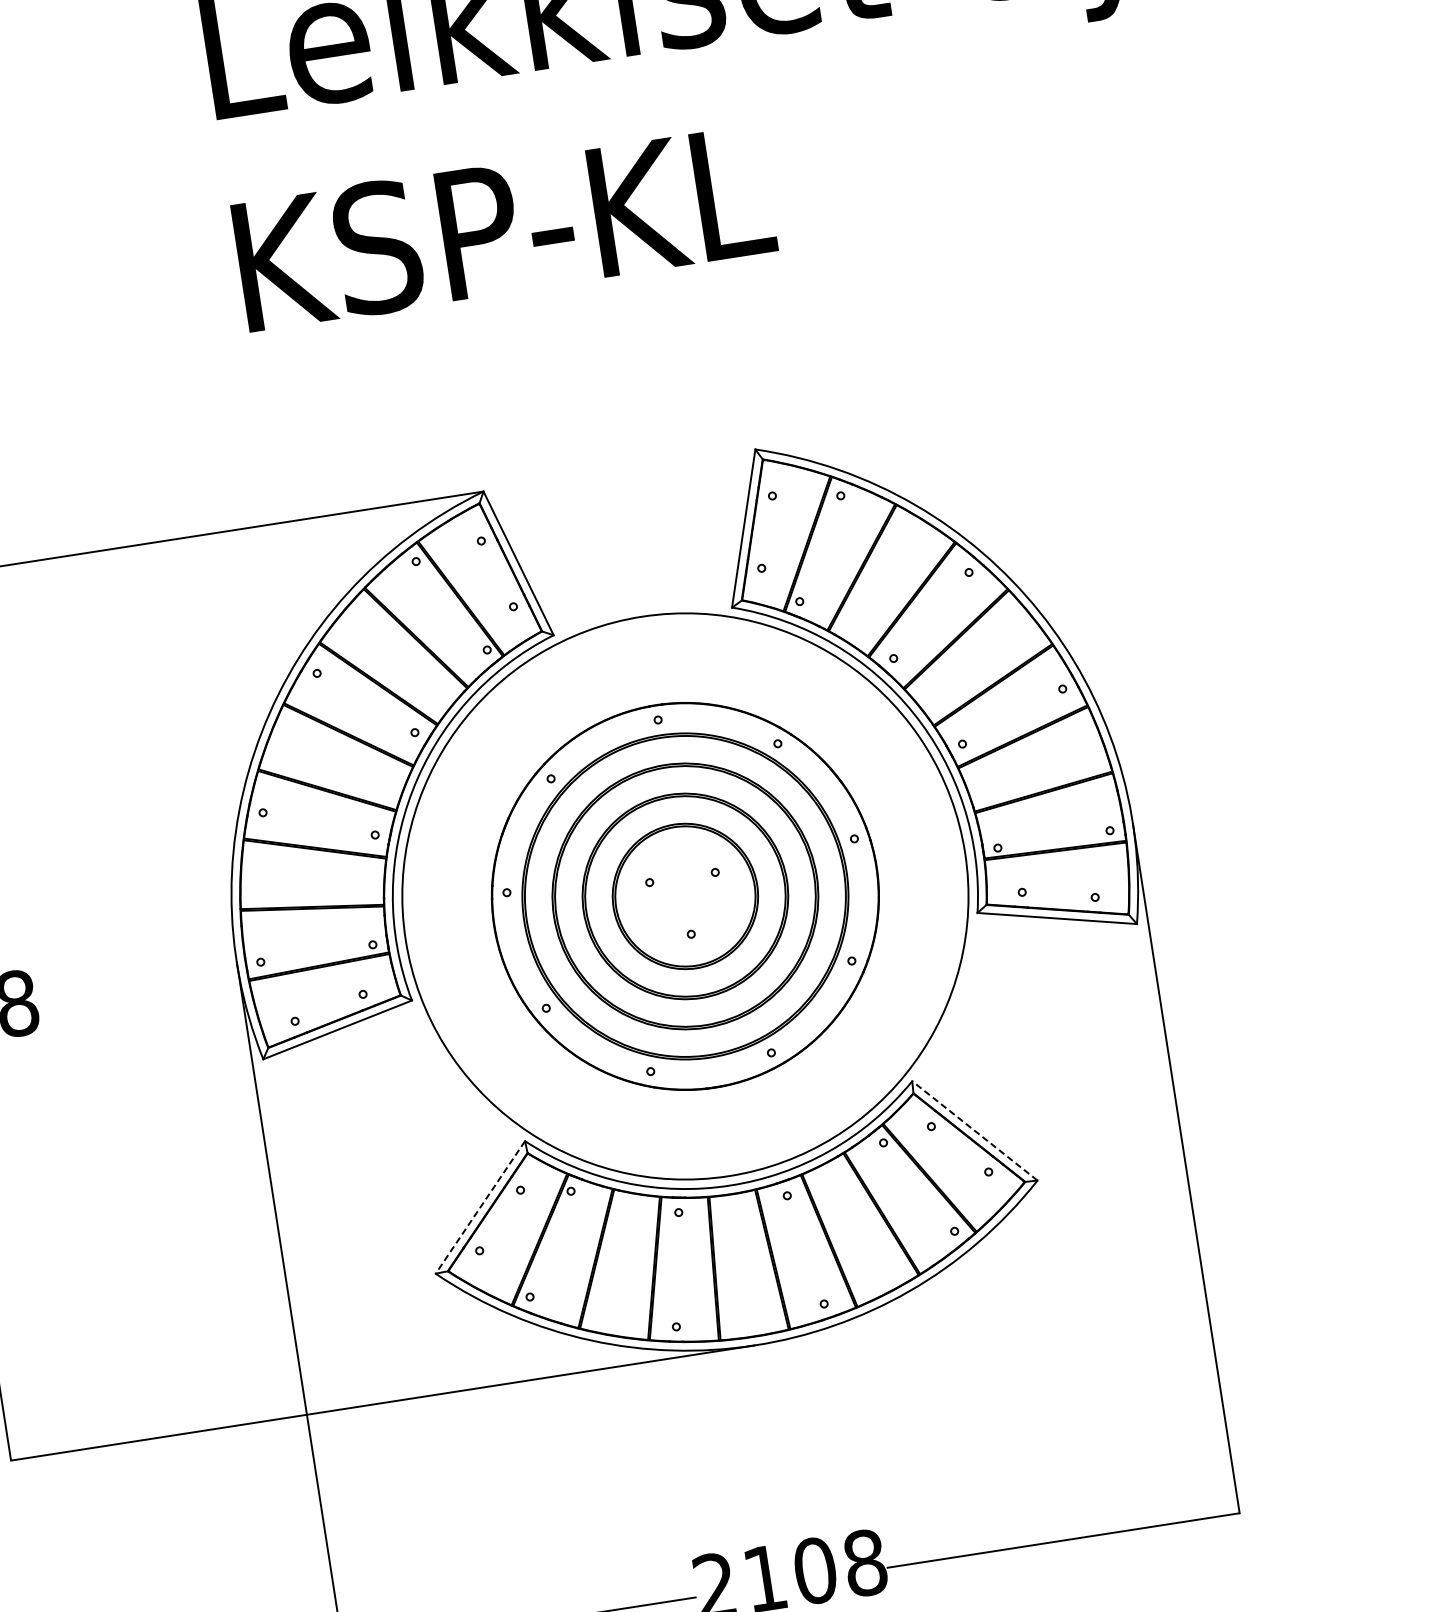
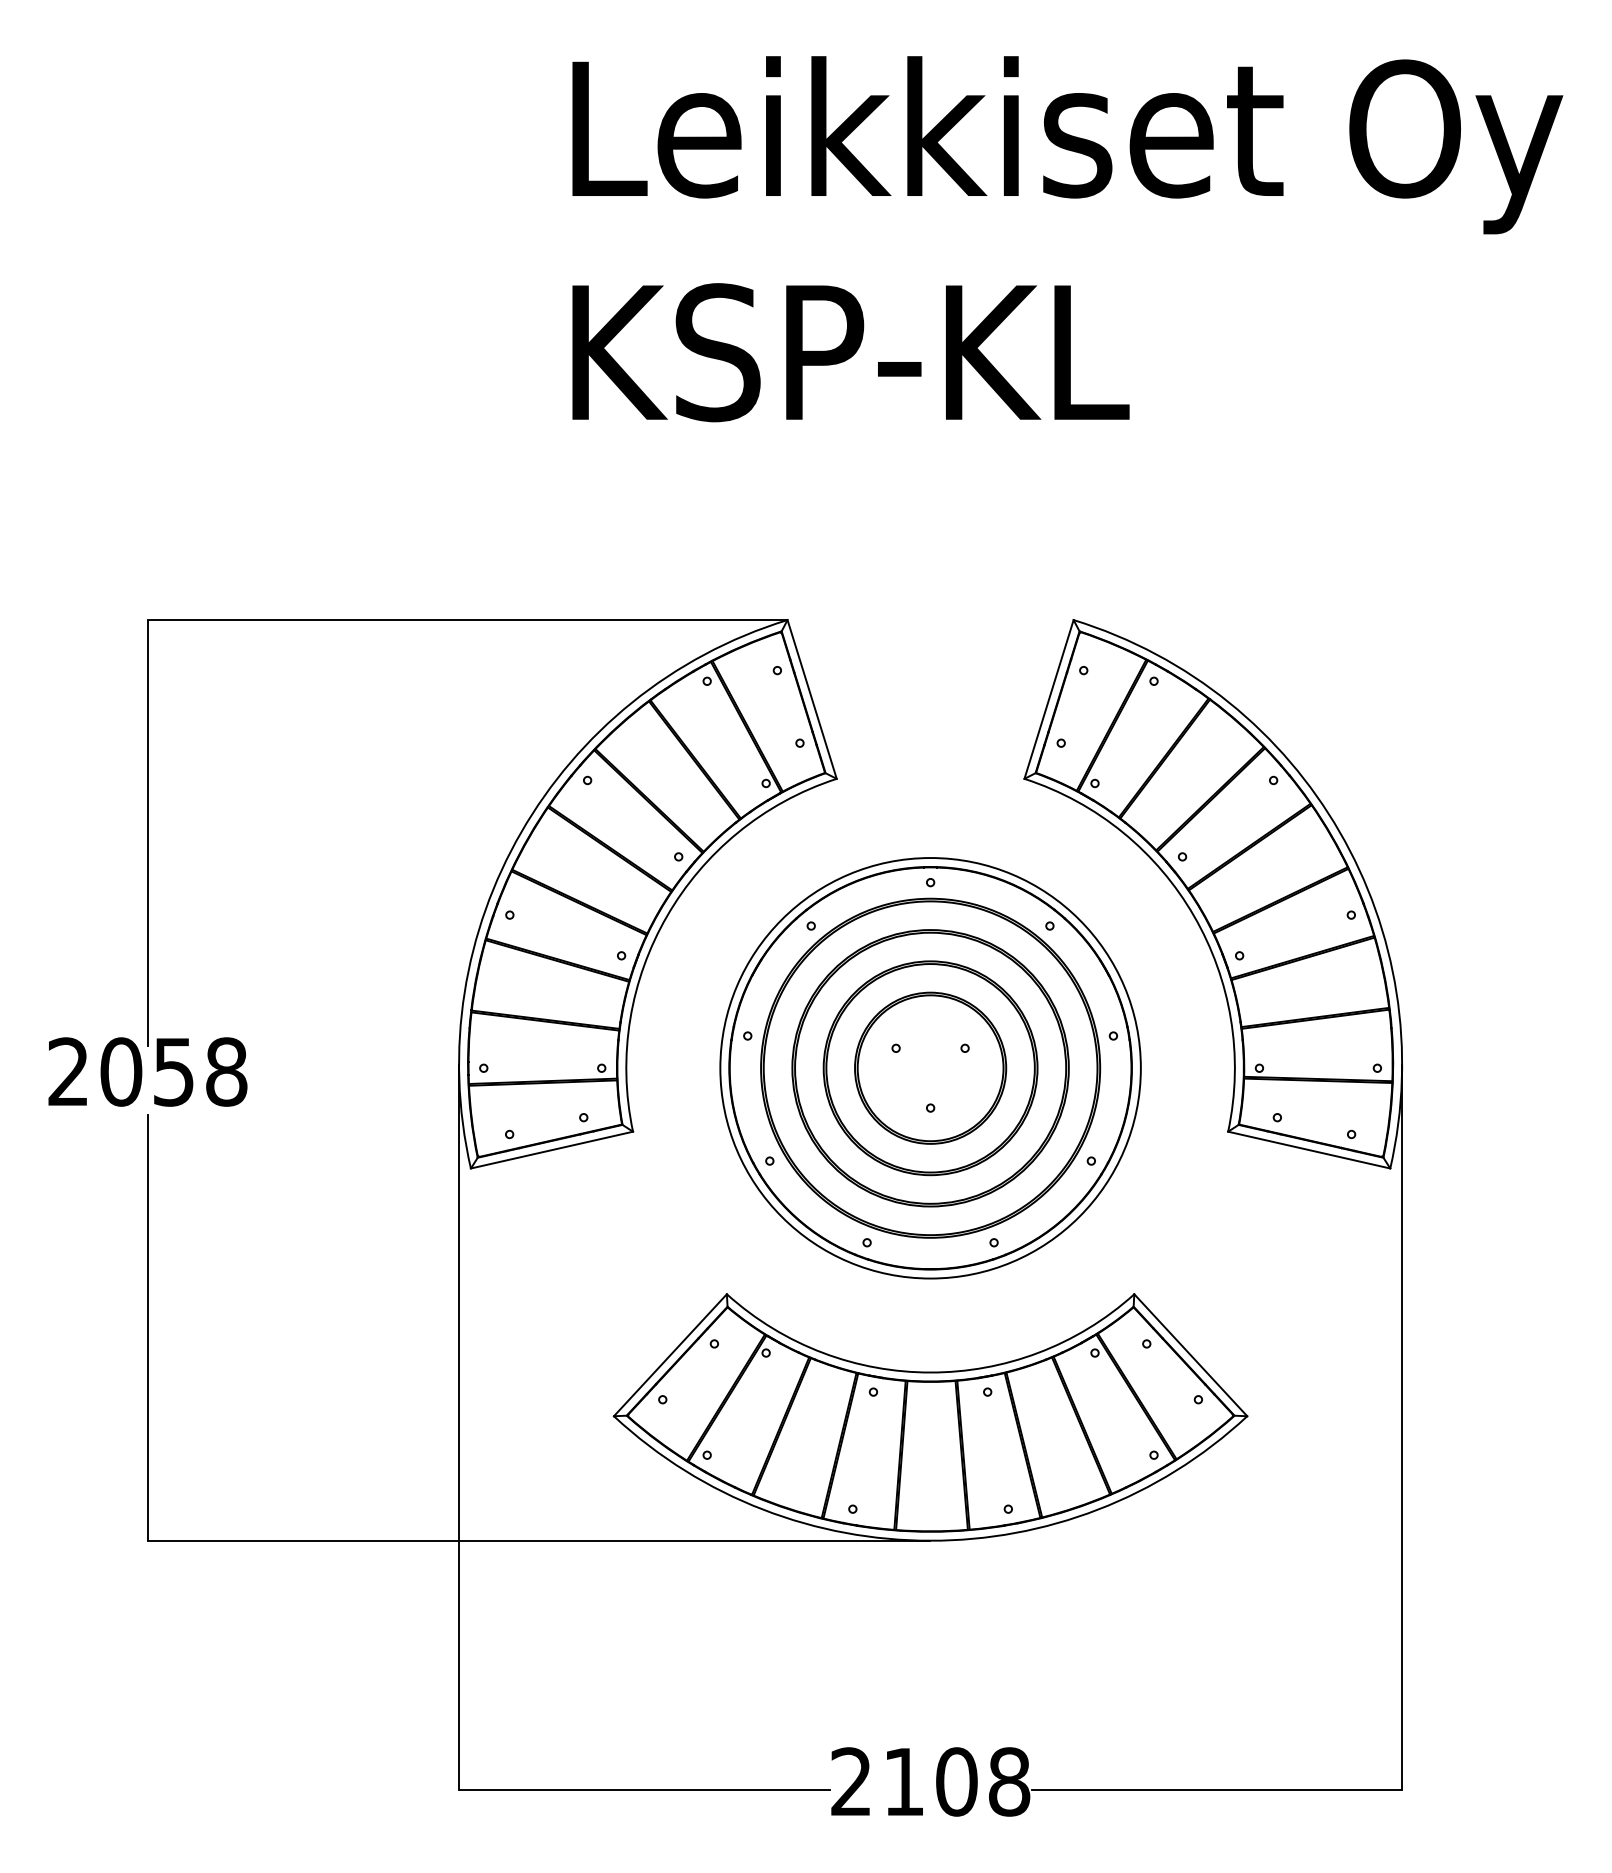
circle: (685, 896) -> (930, 1068), size x0.71
line: (974, 1130) -> (1190, 1354), dashed -> solid
line: (480, 1207) -> (670, 1355), dashed -> solid

